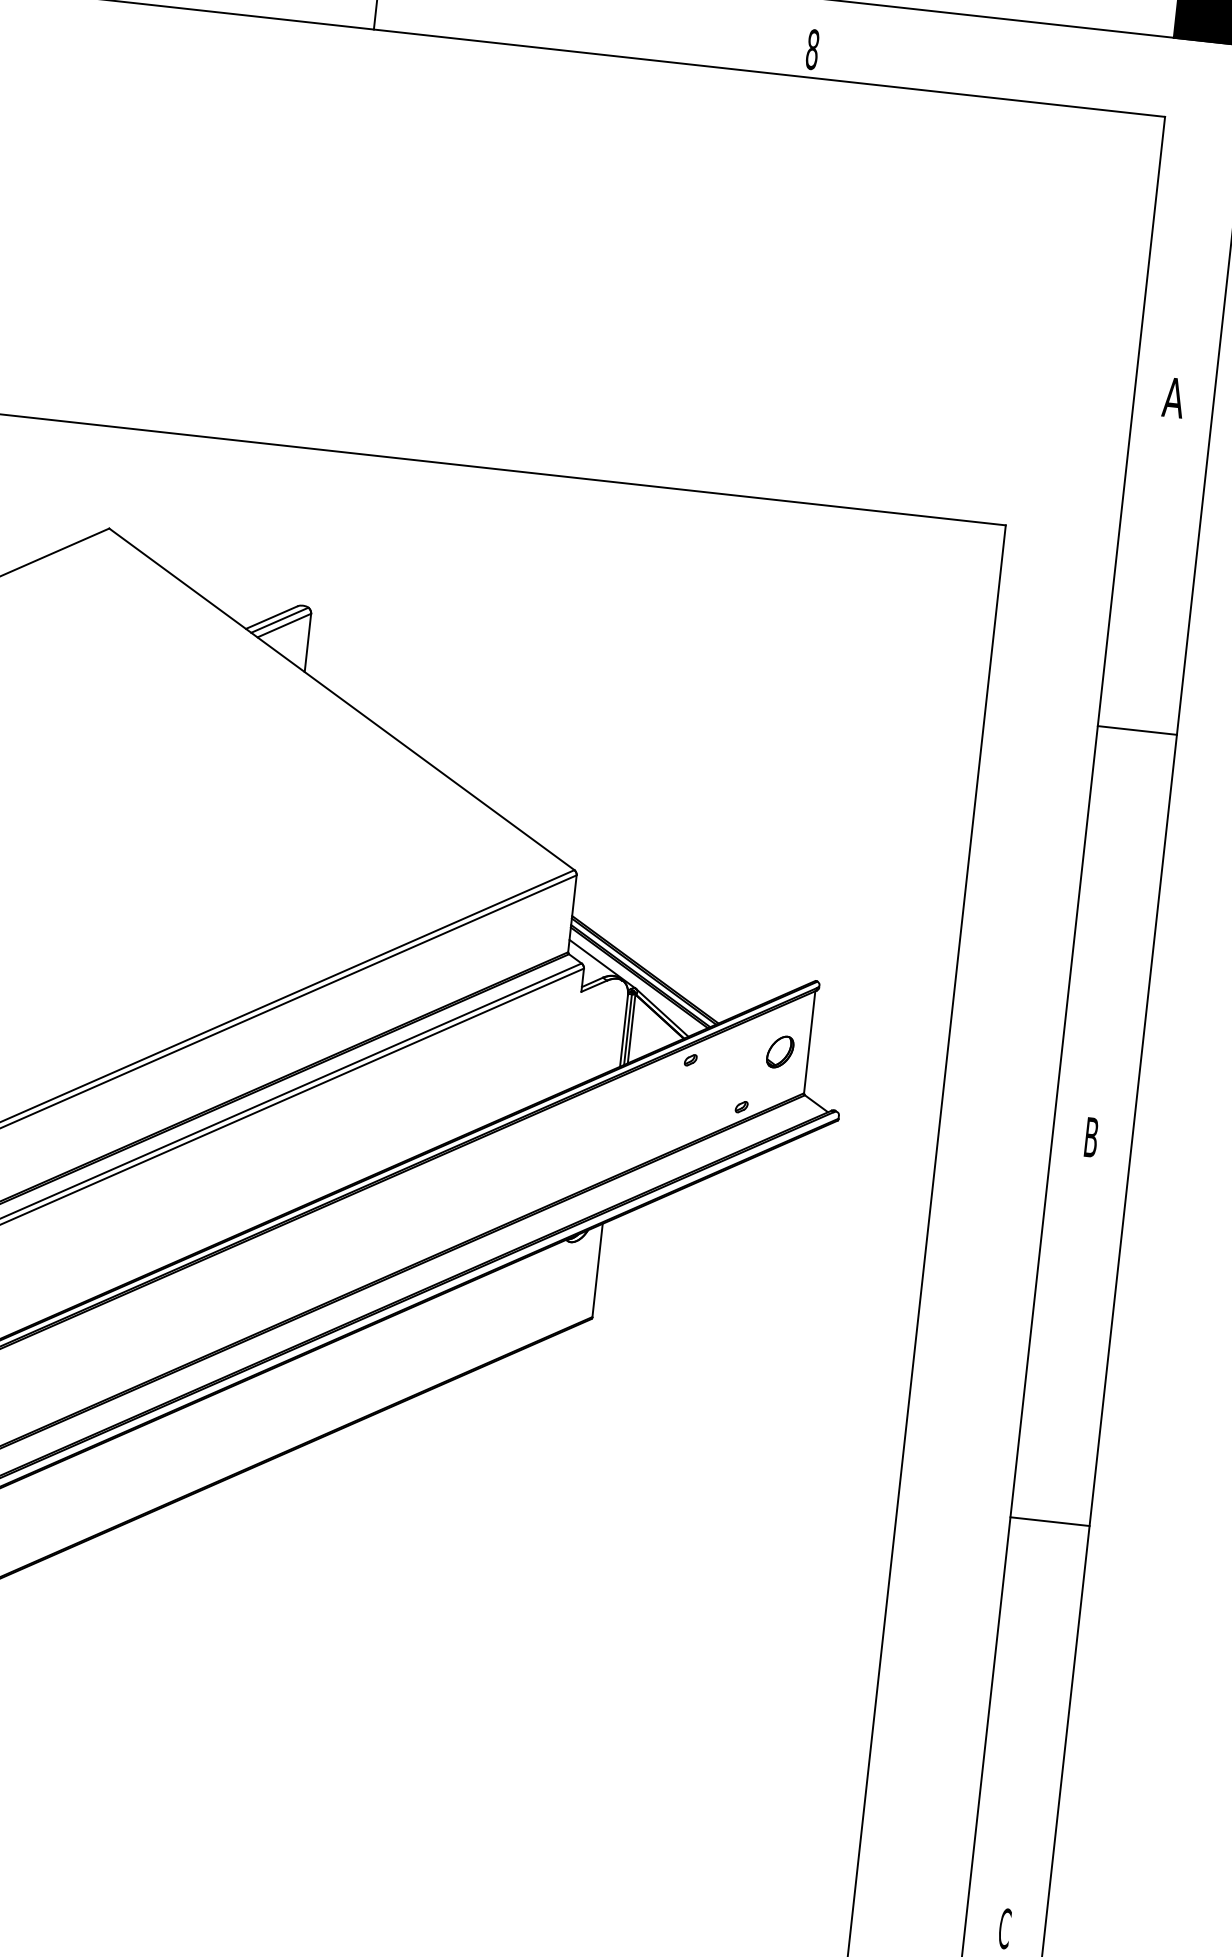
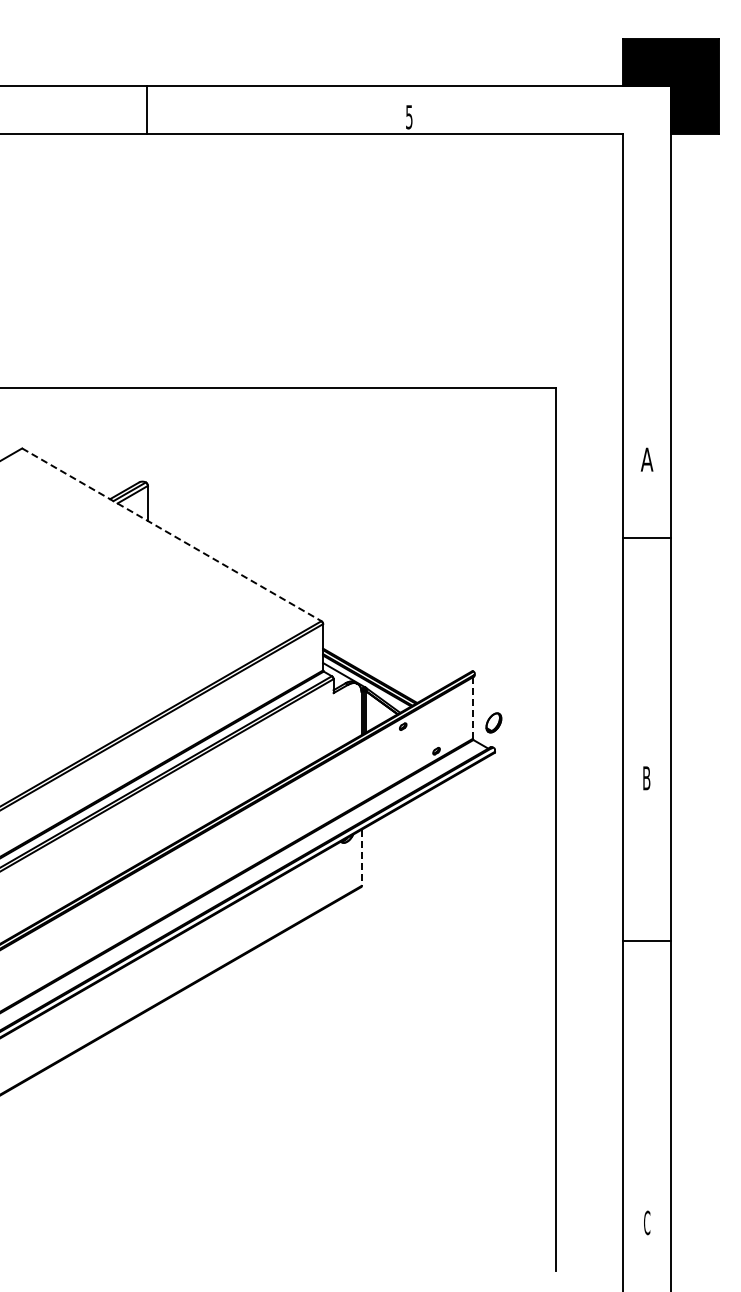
text: (813, 48) -> (409, 116), 8 -> 5
text: (1172, 397) -> (646, 459), moved
line: (341, 698) -> (171, 534), solid -> dashed
line: (1137, 731) -> (647, 538), moved
line: (809, 1042) -> (472, 708), solid -> dashed
part: (779, 1051) -> (493, 722), moved
text: (1091, 1137) -> (646, 778), moved
line: (597, 1271) -> (361, 858), solid -> dashed
line: (1050, 1521) -> (647, 940), moved

